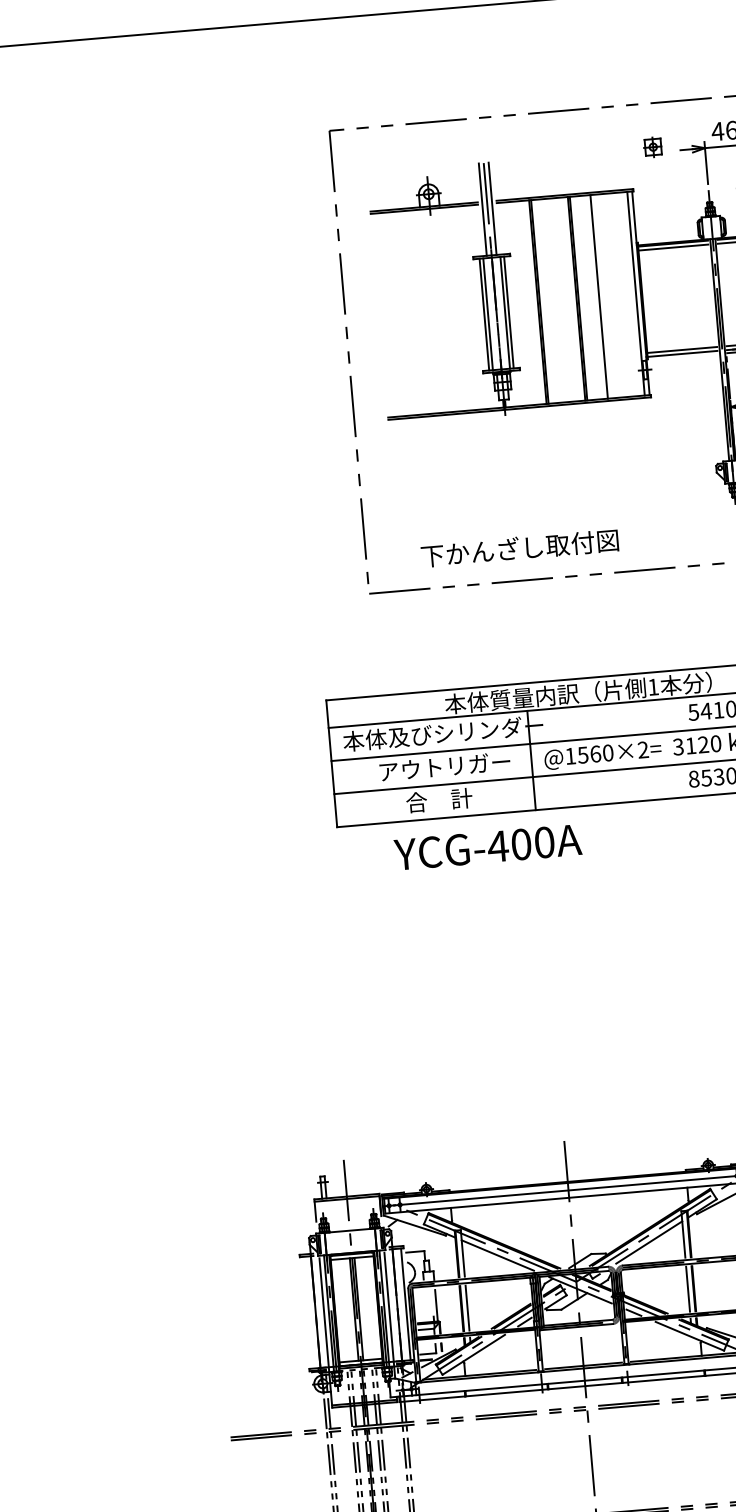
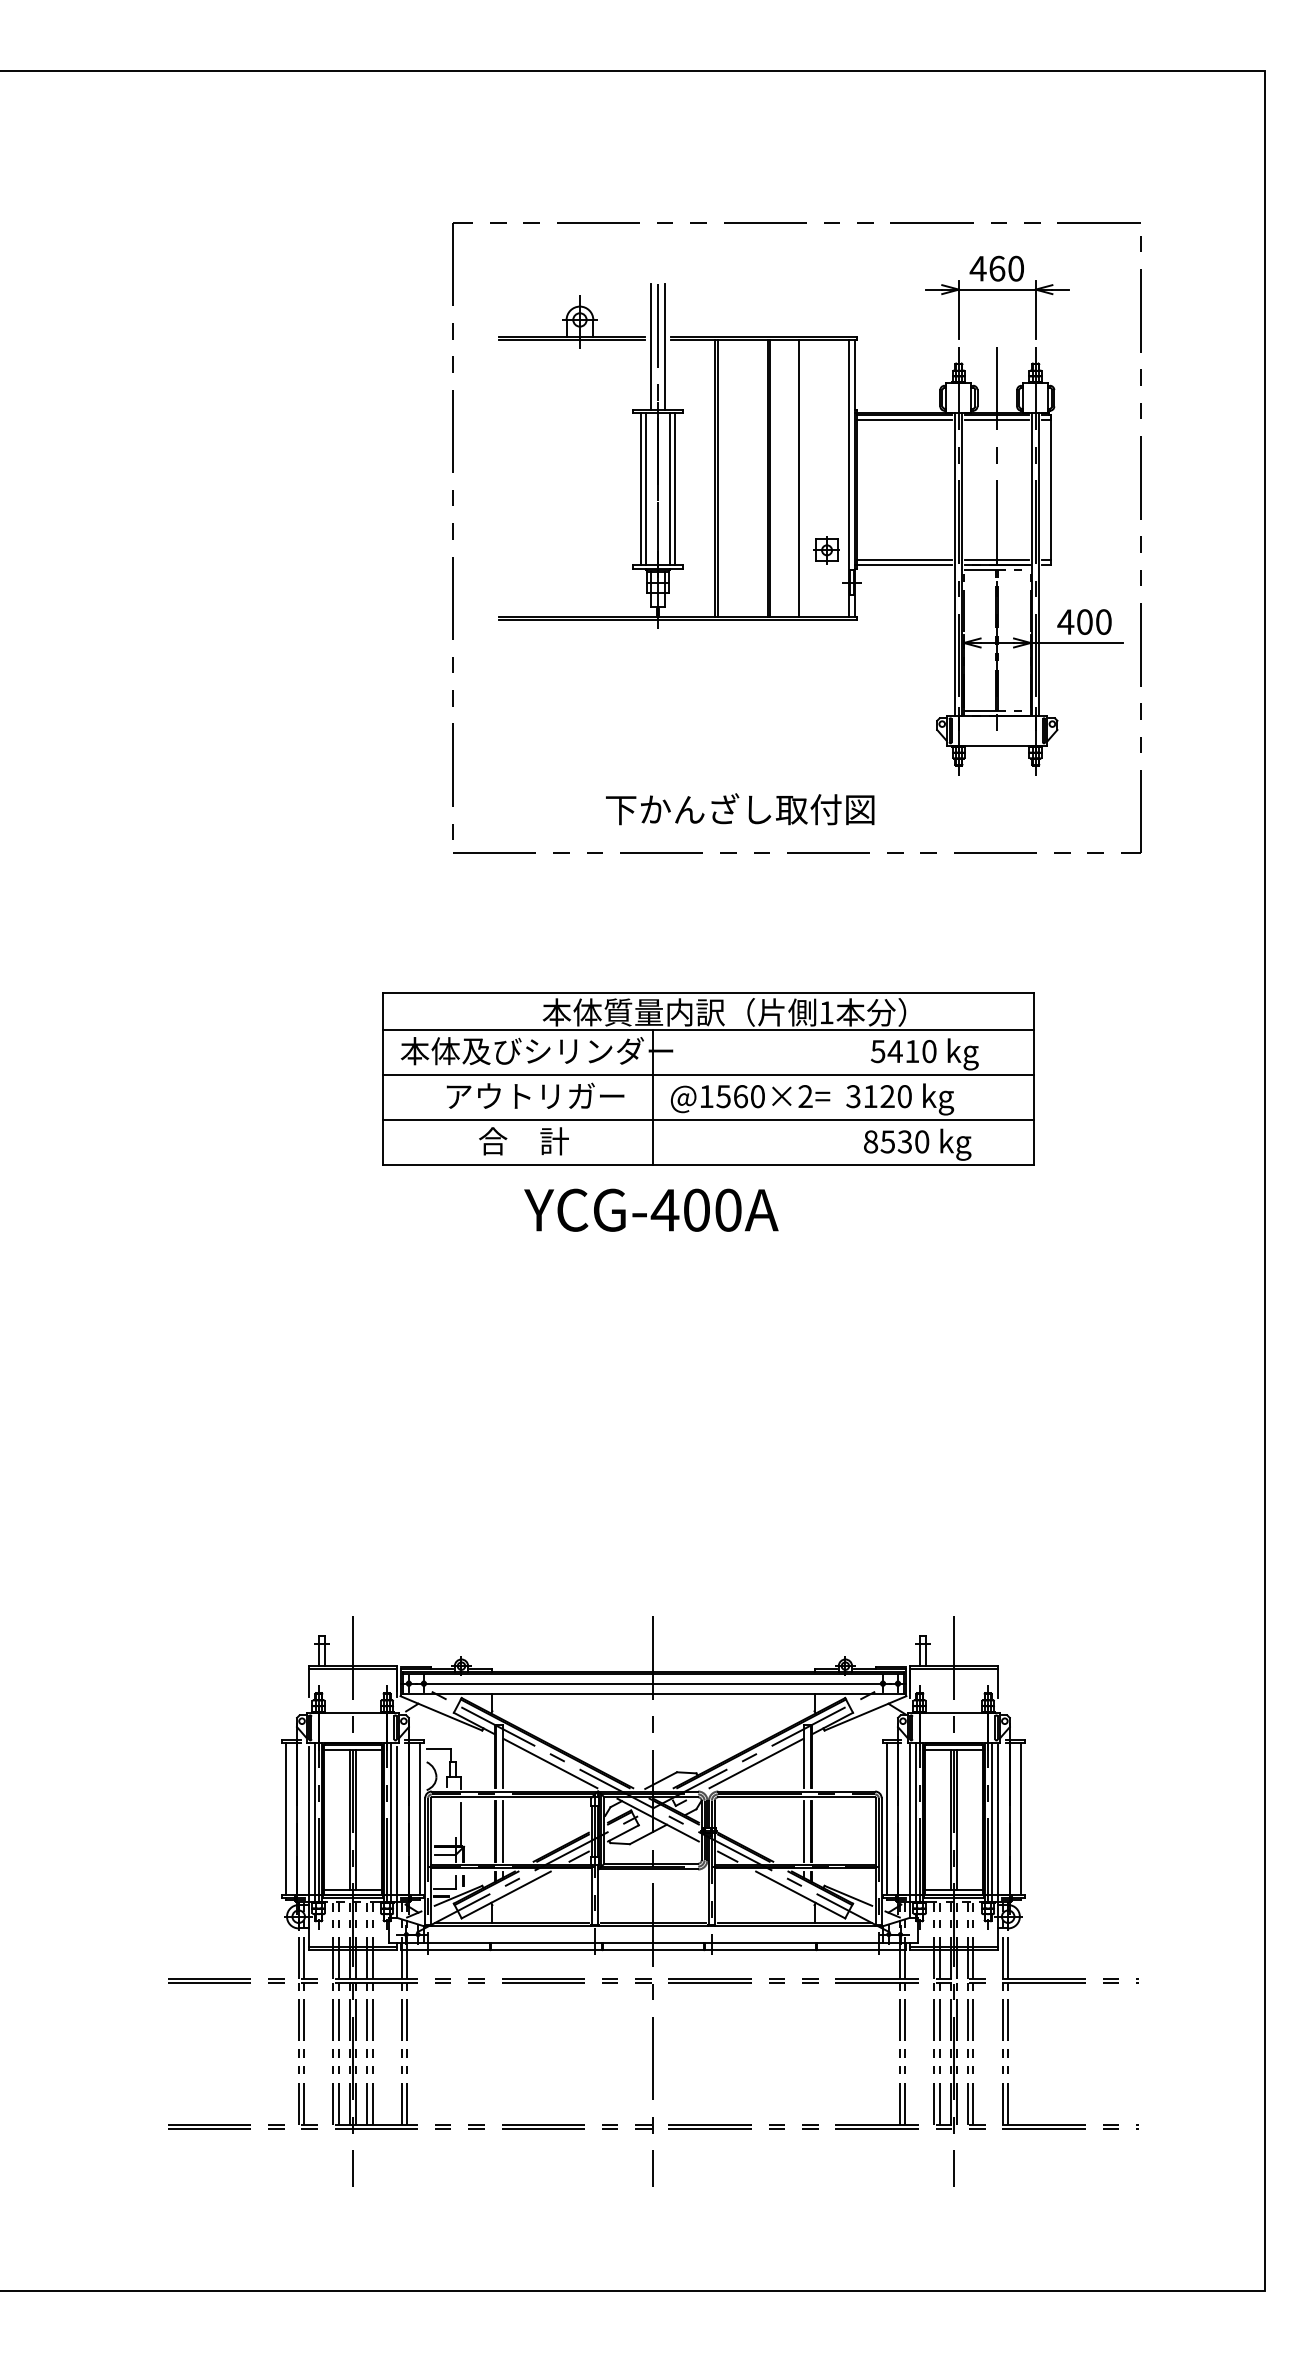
part: (652, 147) -> (826, 550), moved
text: (520, 548) -> (740, 809), moved
text: (488, 846) -> (651, 1209), moved
line: (306, 1312) -> (285, 1818), added

